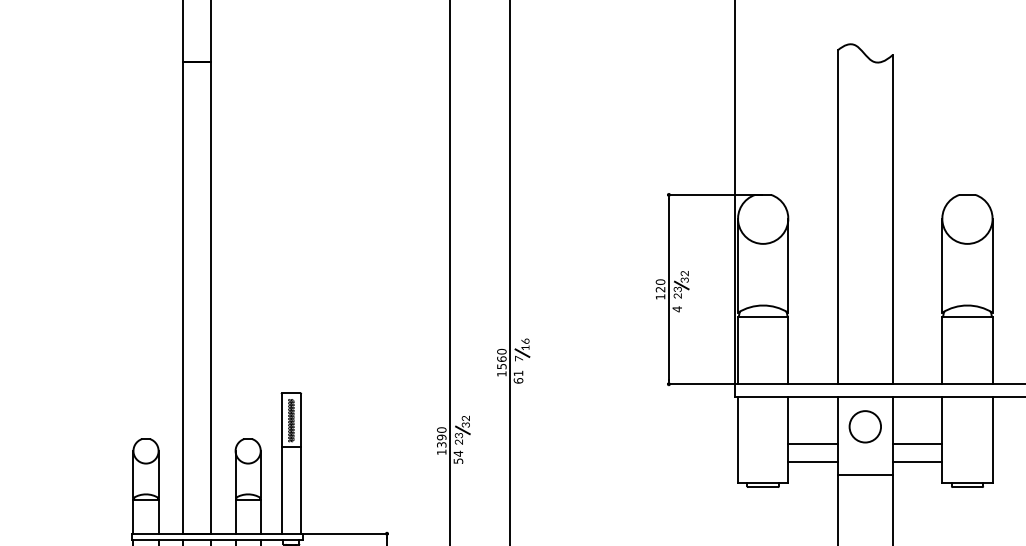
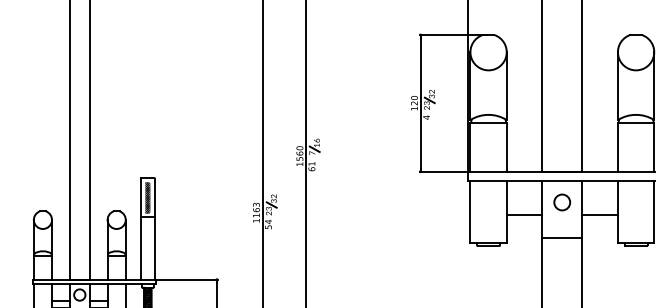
circle: (864, 426) -> (561, 202), size x0.7
text: (441, 437) -> (256, 210), 1390 -> 1163
line: (812, 462) -> (524, 228), removed
line: (917, 462) -> (600, 228), removed

